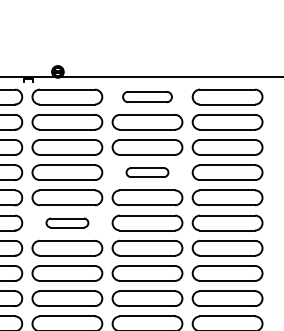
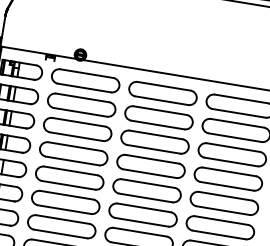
part: (147, 96) -> (163, 92), size x1.43
part: (147, 172) -> (151, 166), size x1.67
part: (67, 222) -> (65, 201), size x1.67

